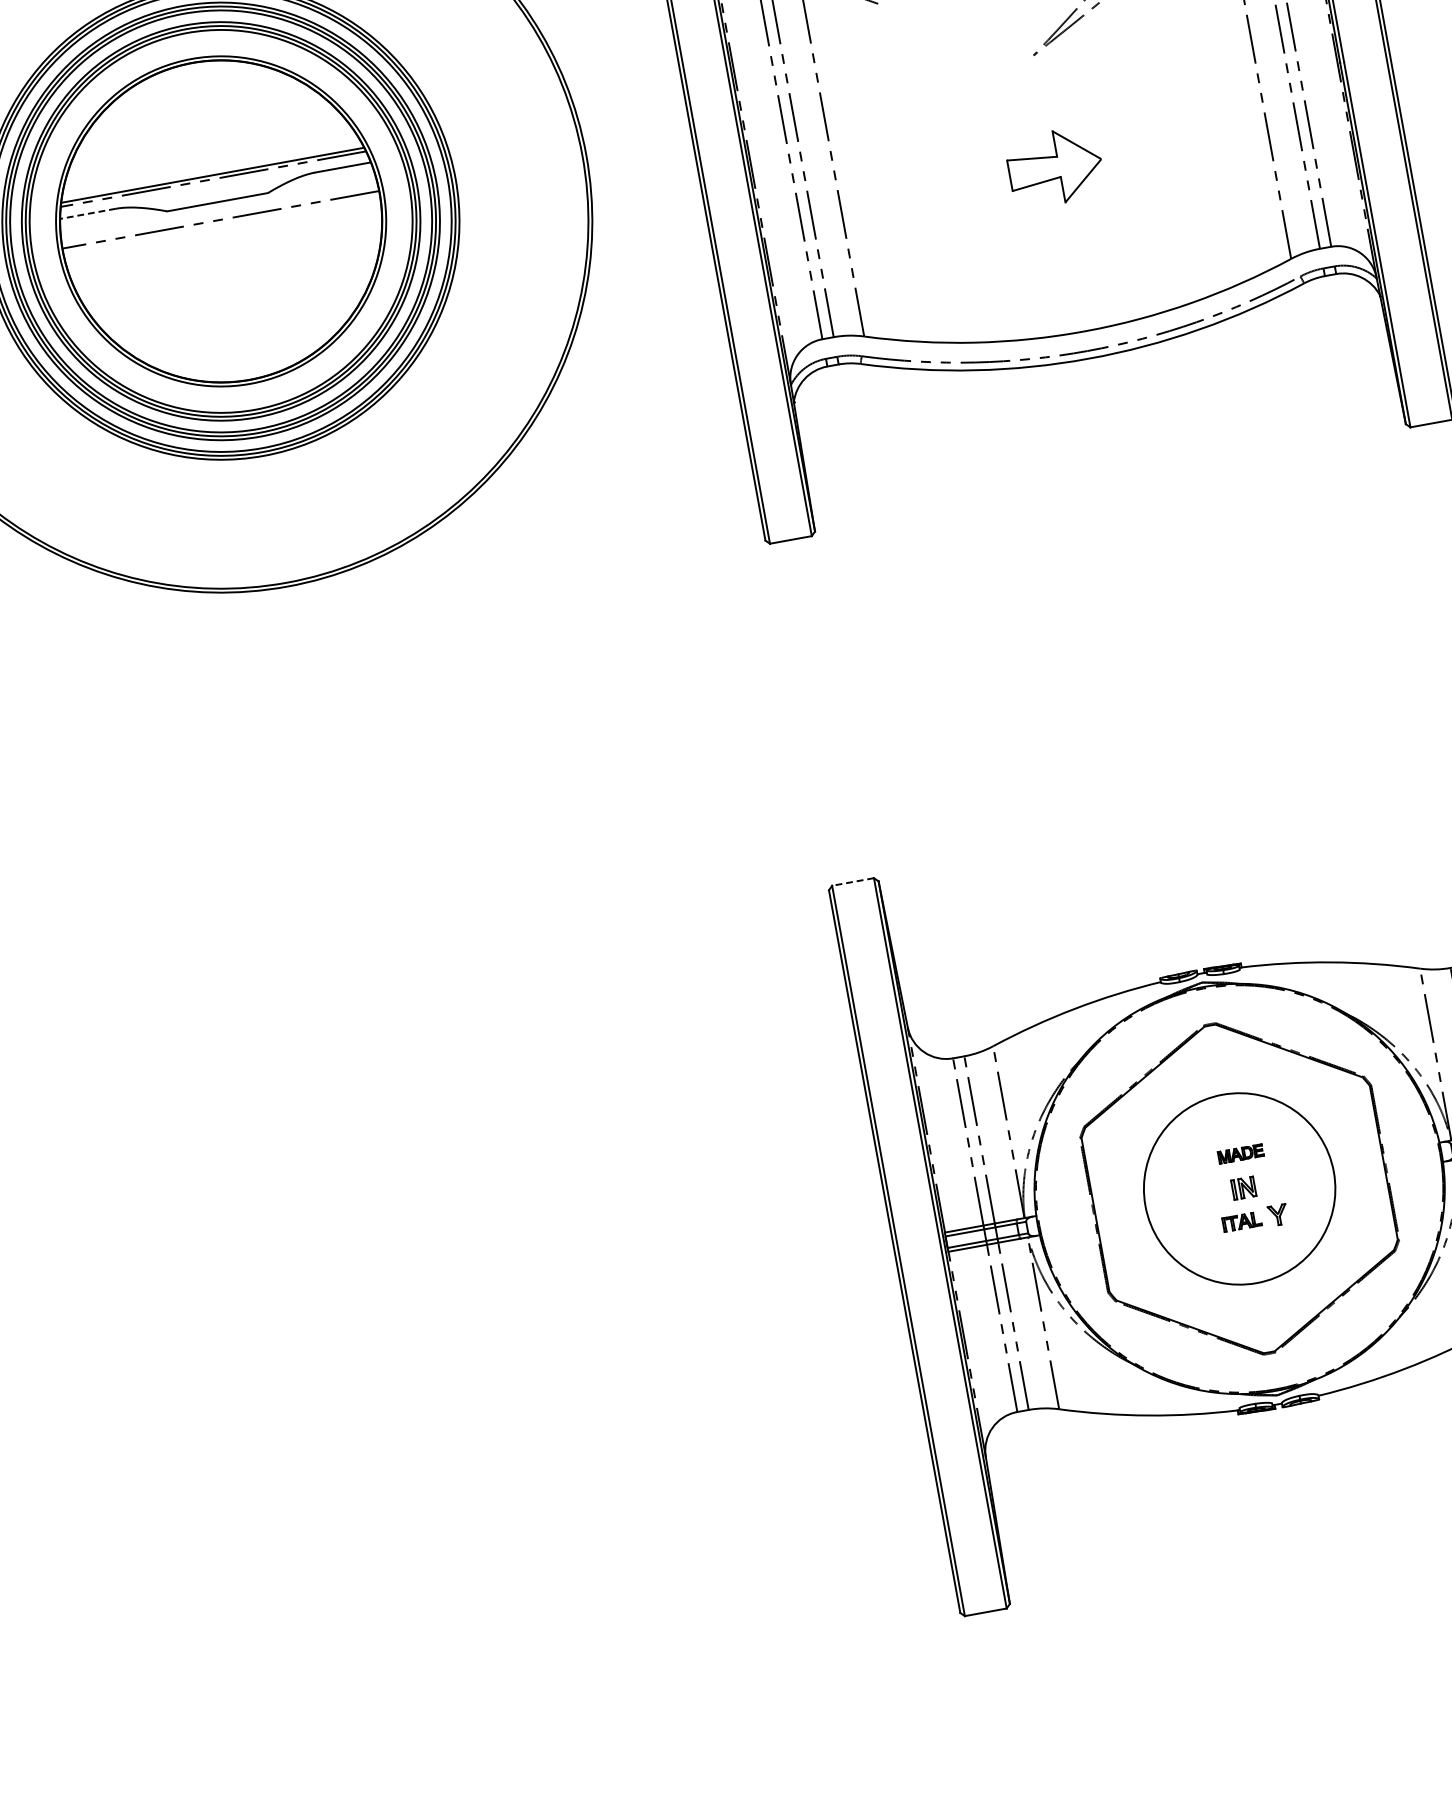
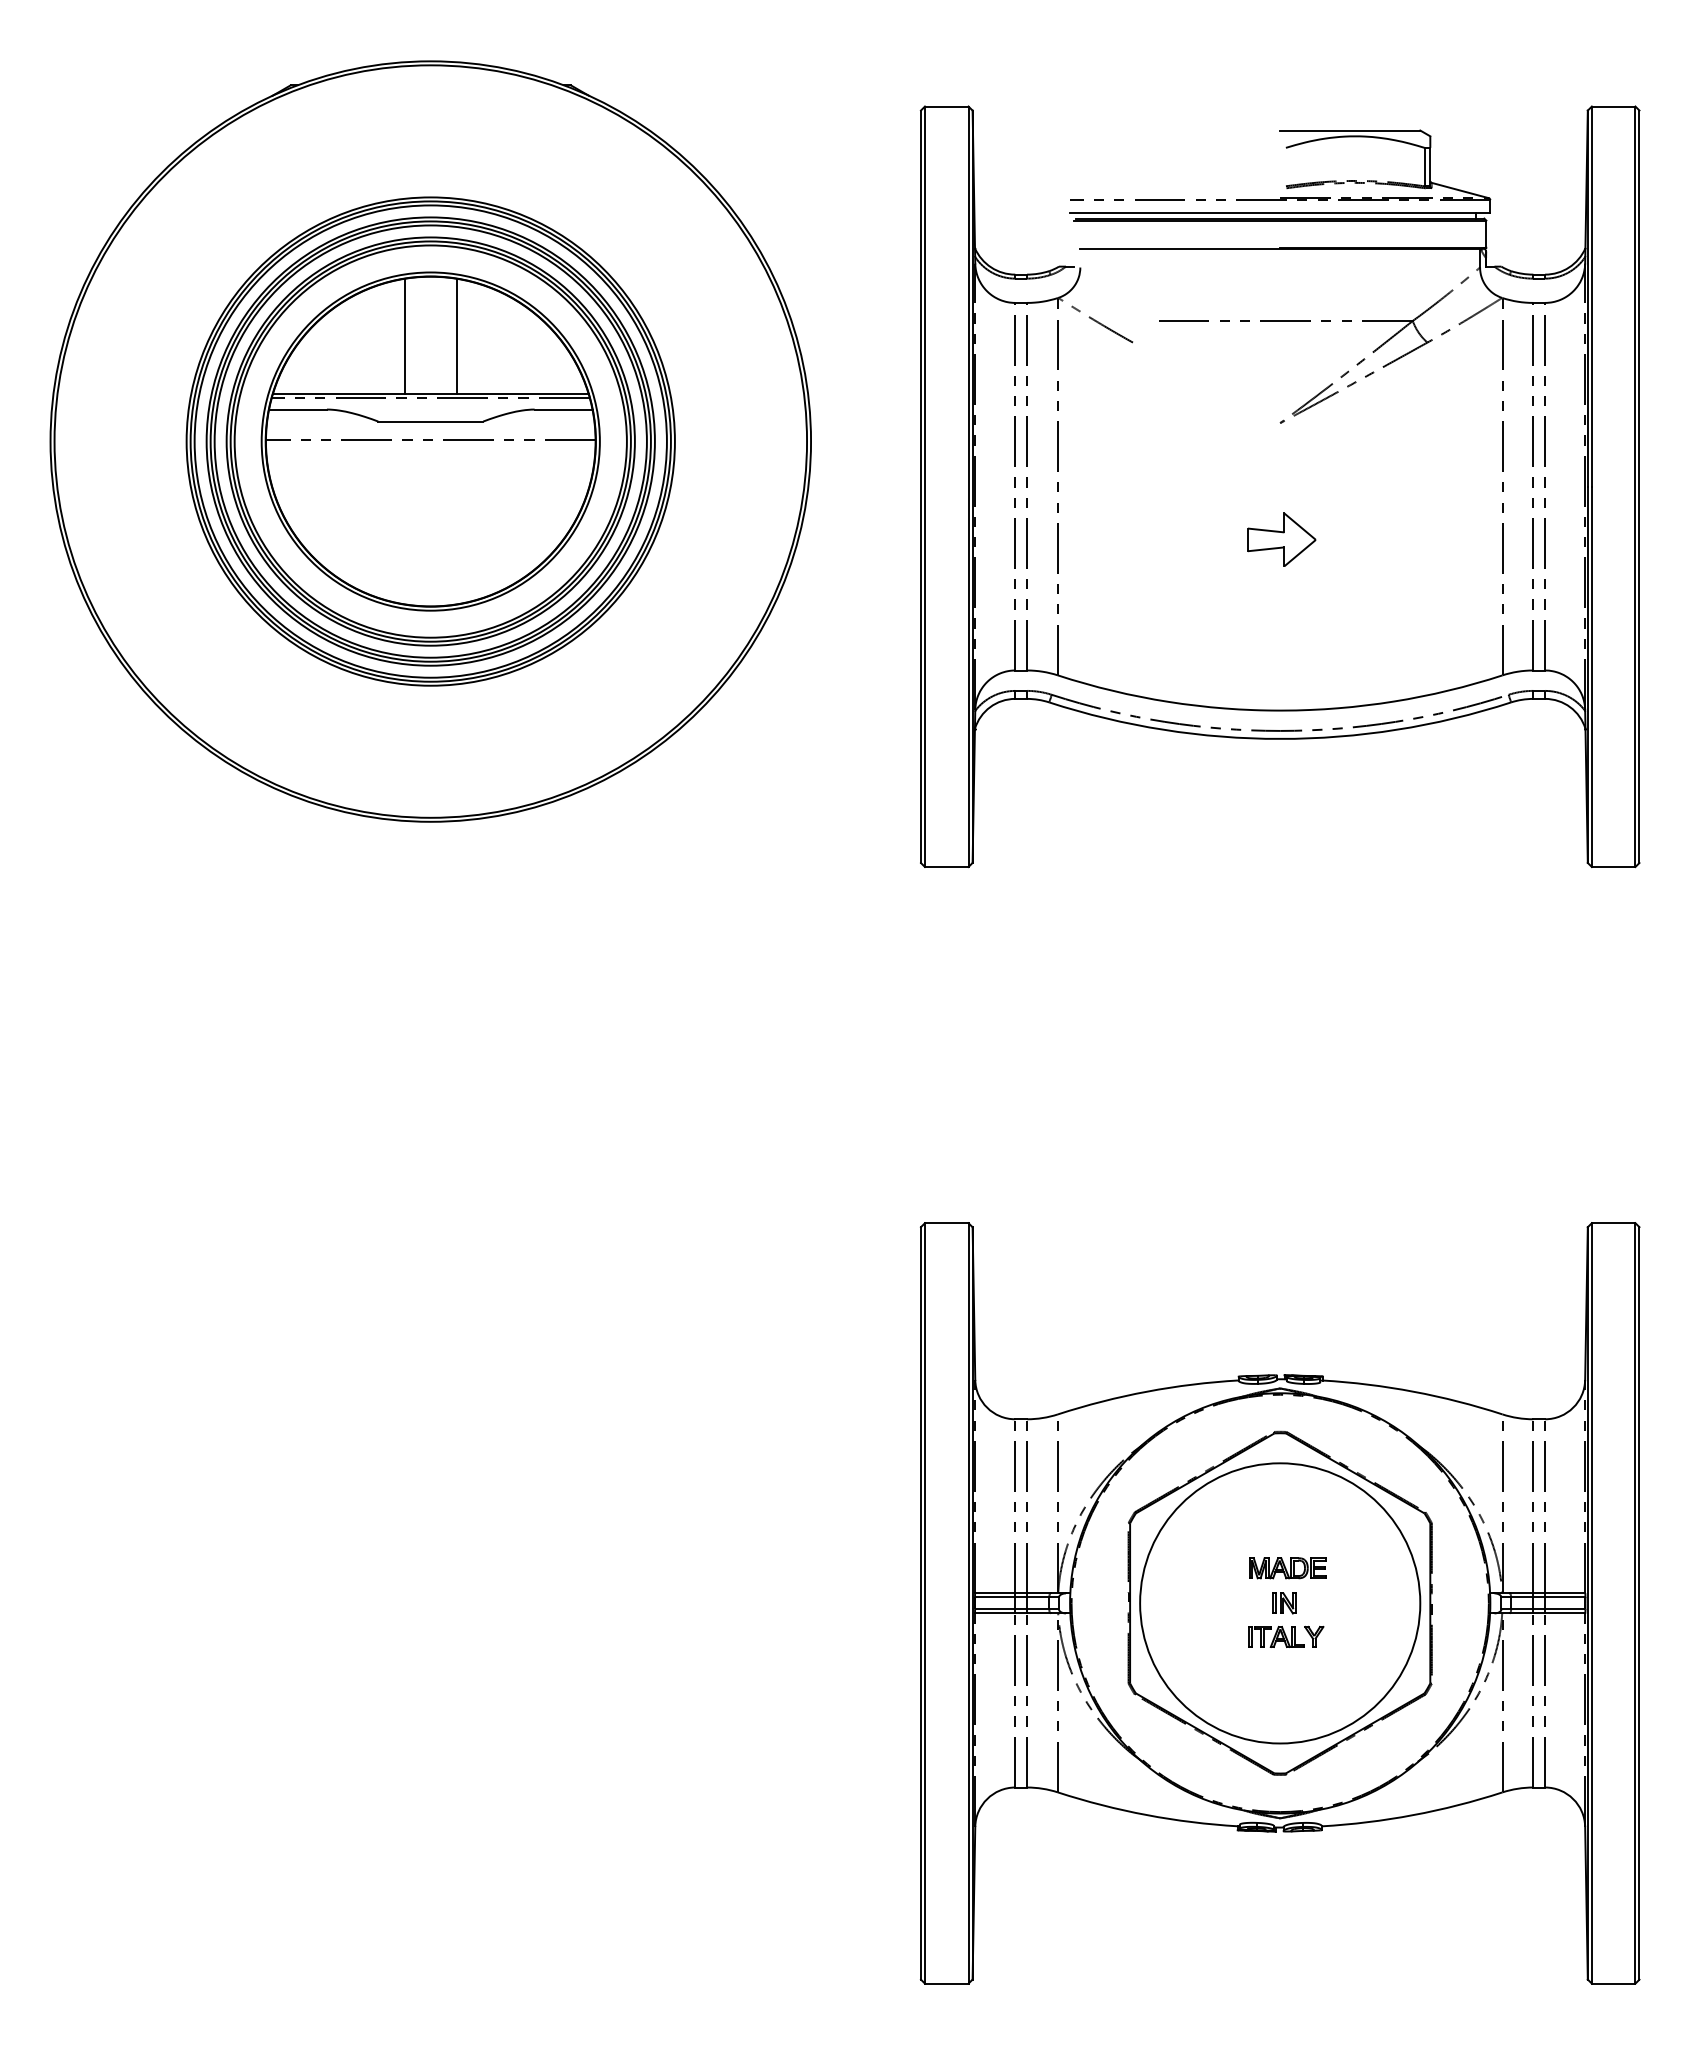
line: (227, 115) -> (456, 335), added
line: (177, 124) -> (404, 335), added
part: (1055, 166) -> (1281, 539), size x0.71
line: (88, 213) -> (298, 409), dashed -> solid
line: (852, 882) -> (946, 1223), dashed -> solid
part: (1240, 1154) -> (1287, 1568), size x1.67
circle: (1239, 1188) -> (1280, 1603), size x1.43
part: (1241, 1221) -> (1276, 1636), size x1.43

